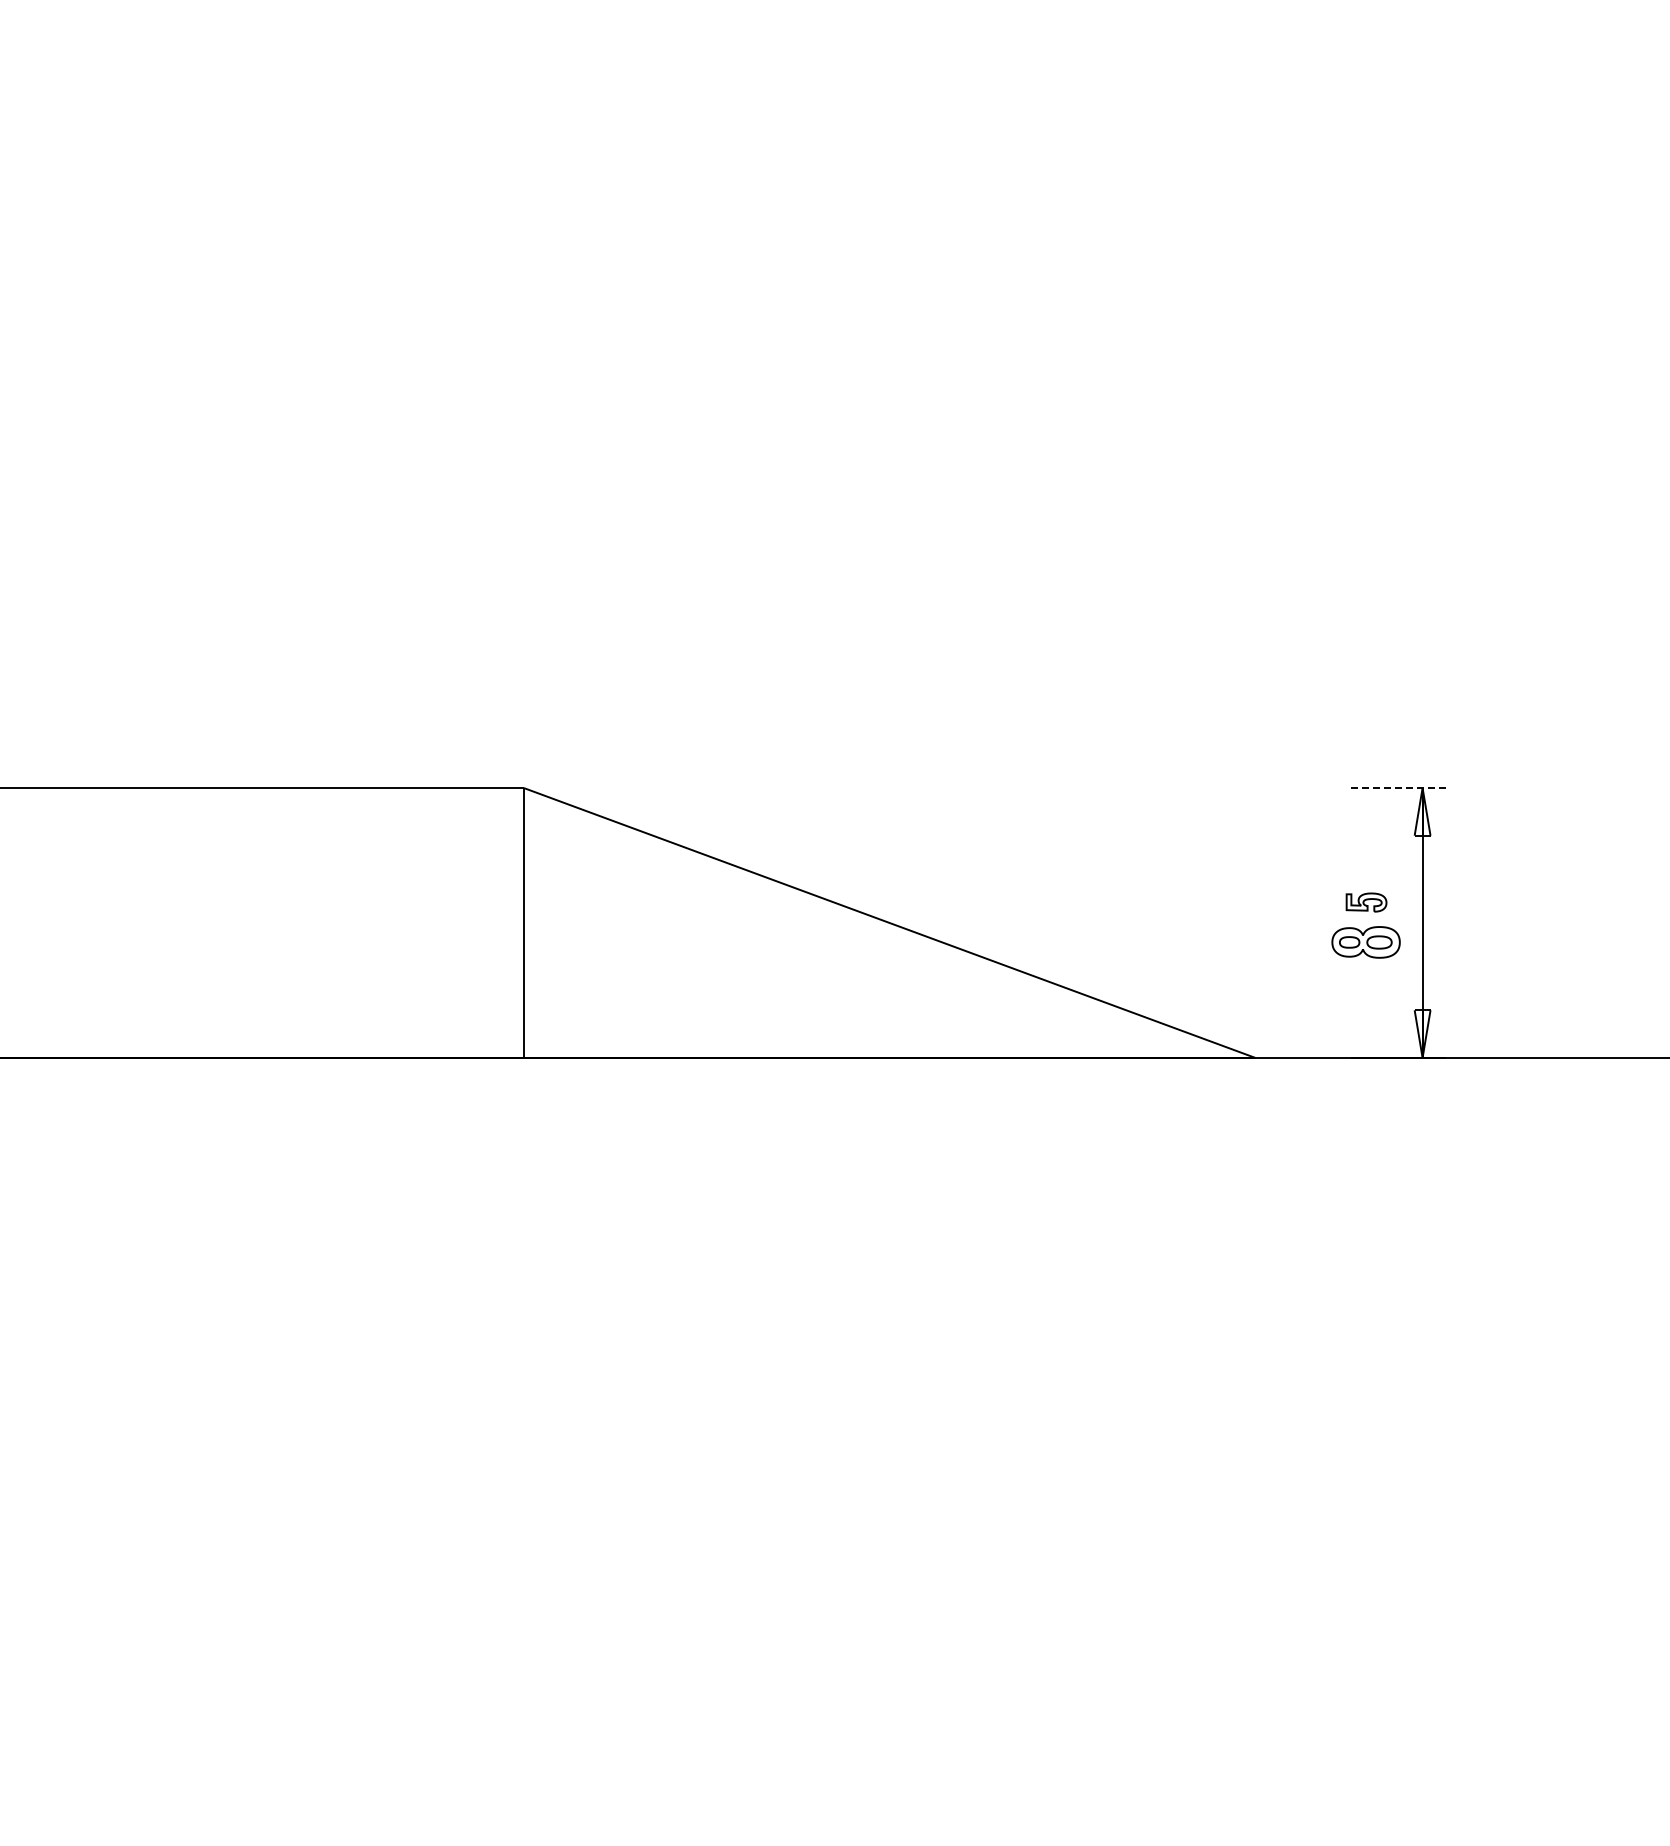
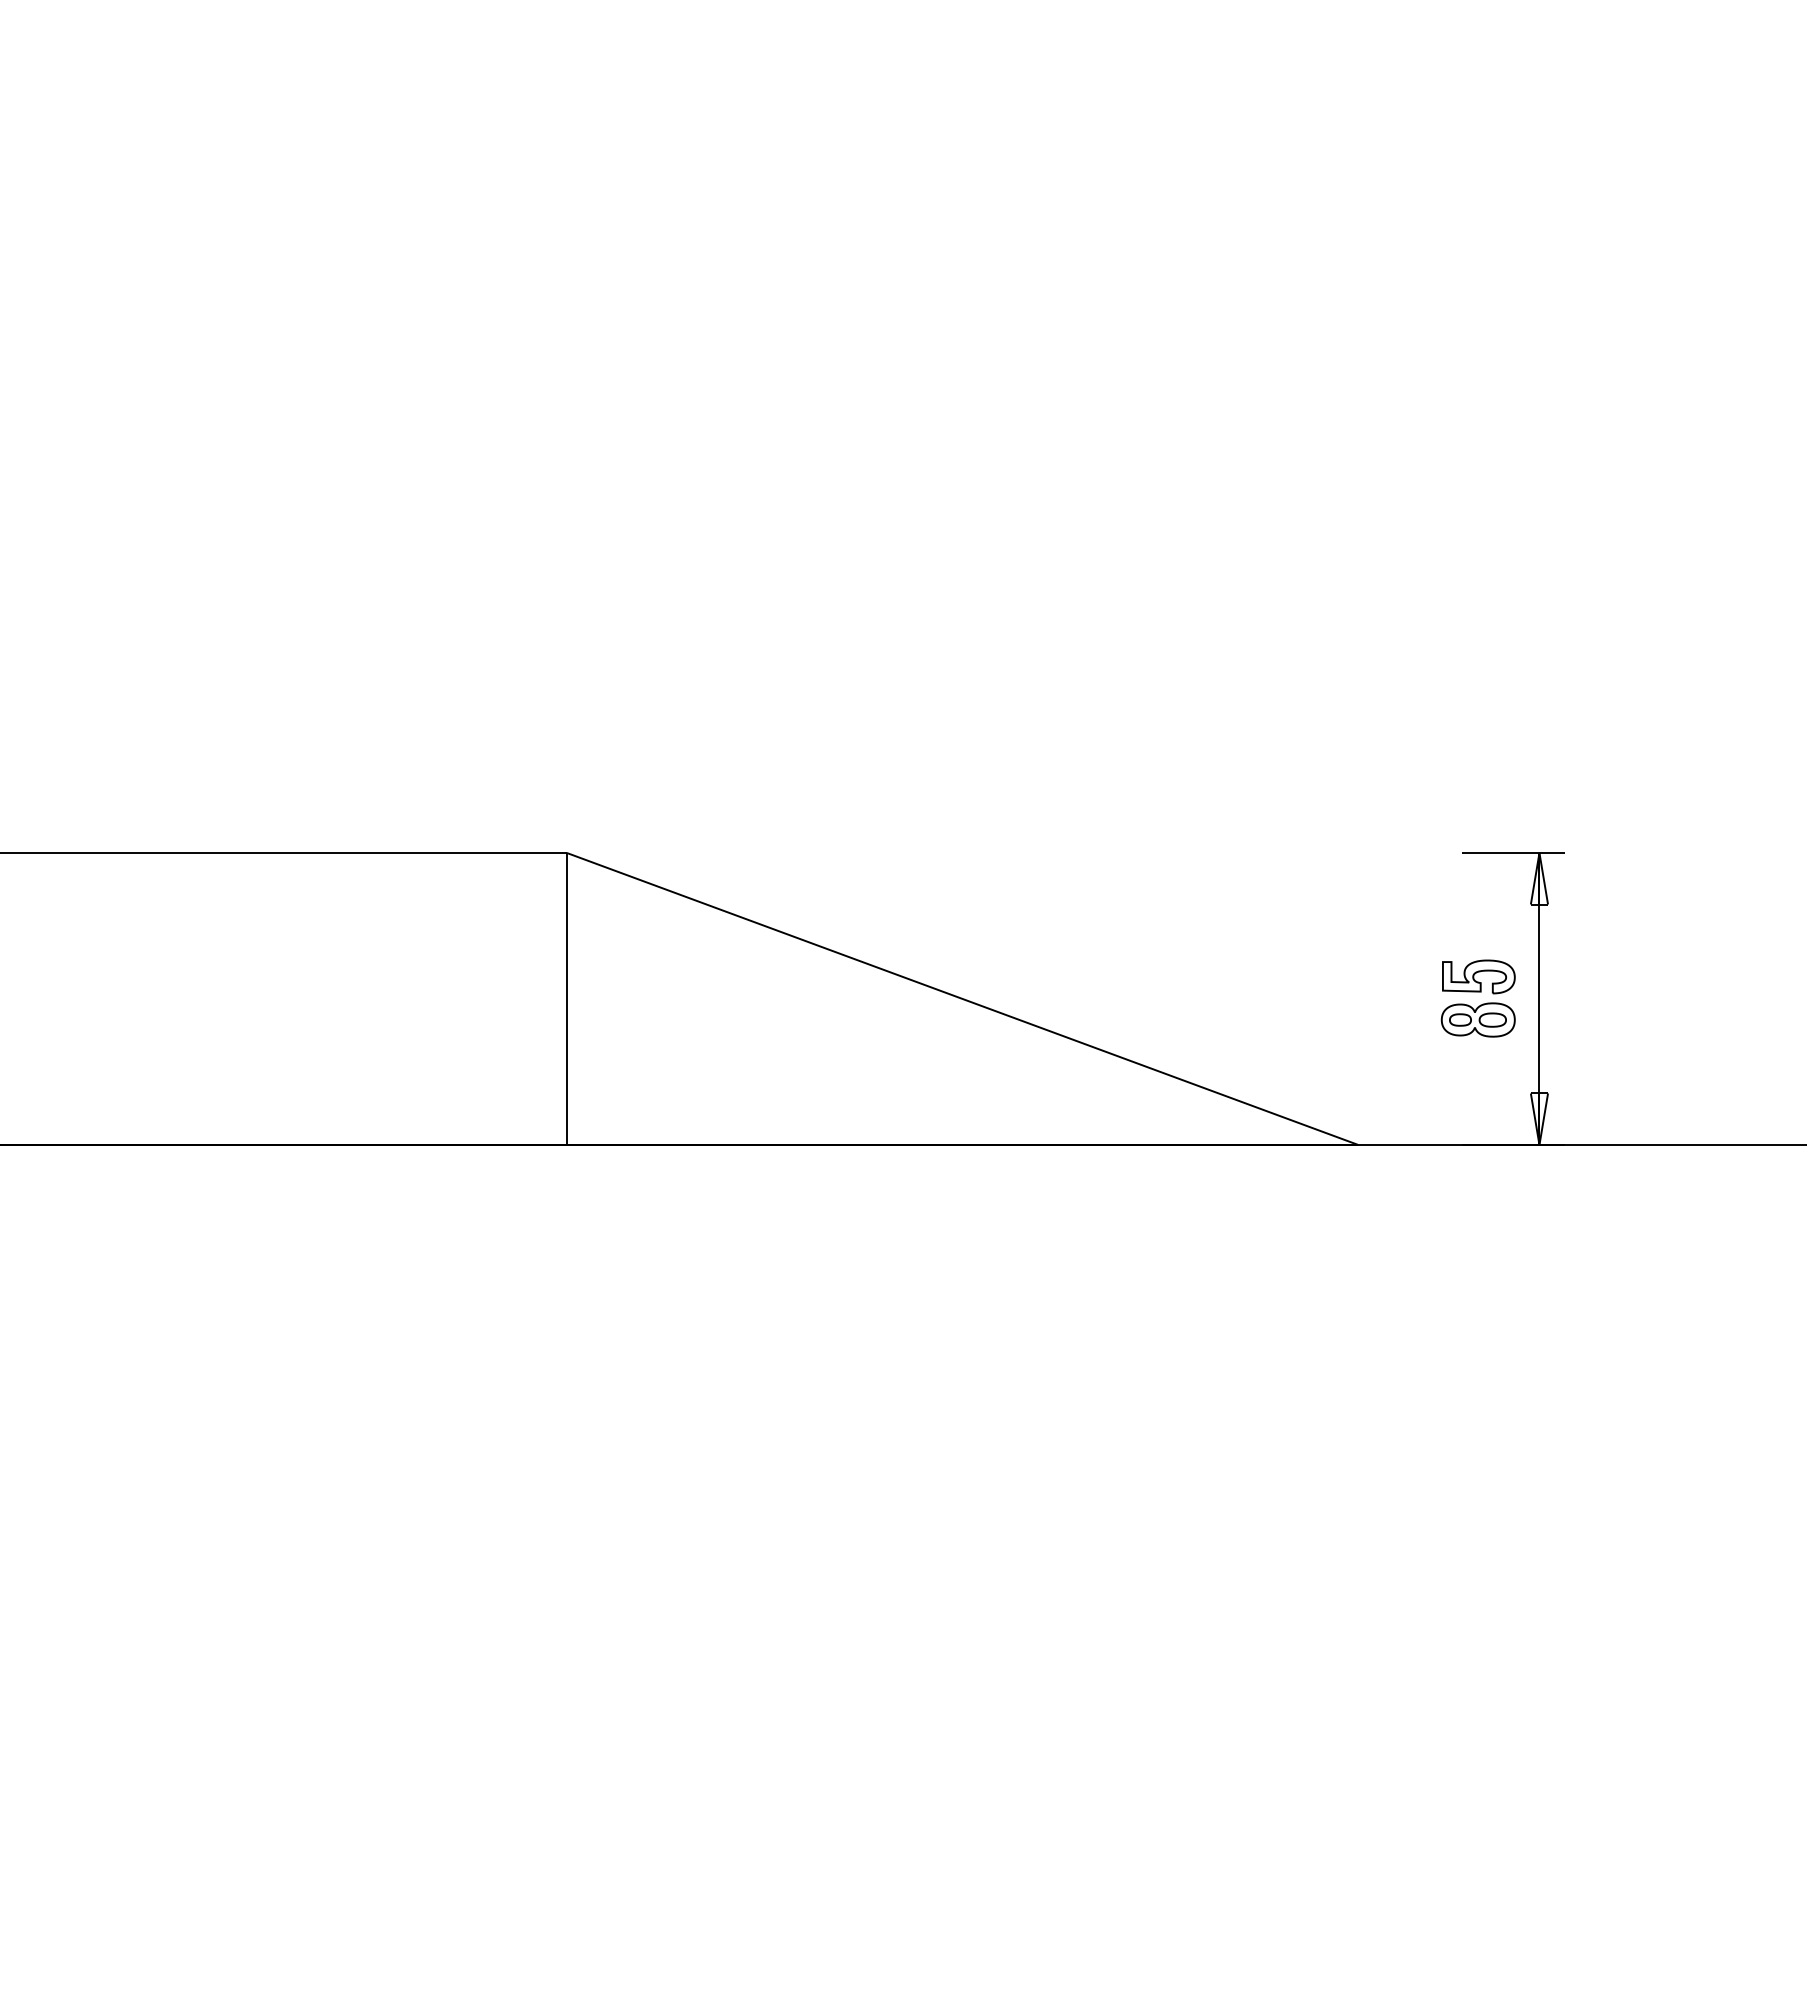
line: (1398, 788) -> (1513, 853), dashed -> solid
part: (1366, 902) -> (1478, 976), size x1.67

